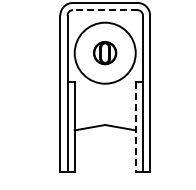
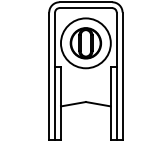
line: (104, 10) -> (85, 8), dashed -> solid
part: (104, 52) -> (85, 42), size x1.67
line: (135, 126) -> (110, 103), dashed -> solid

